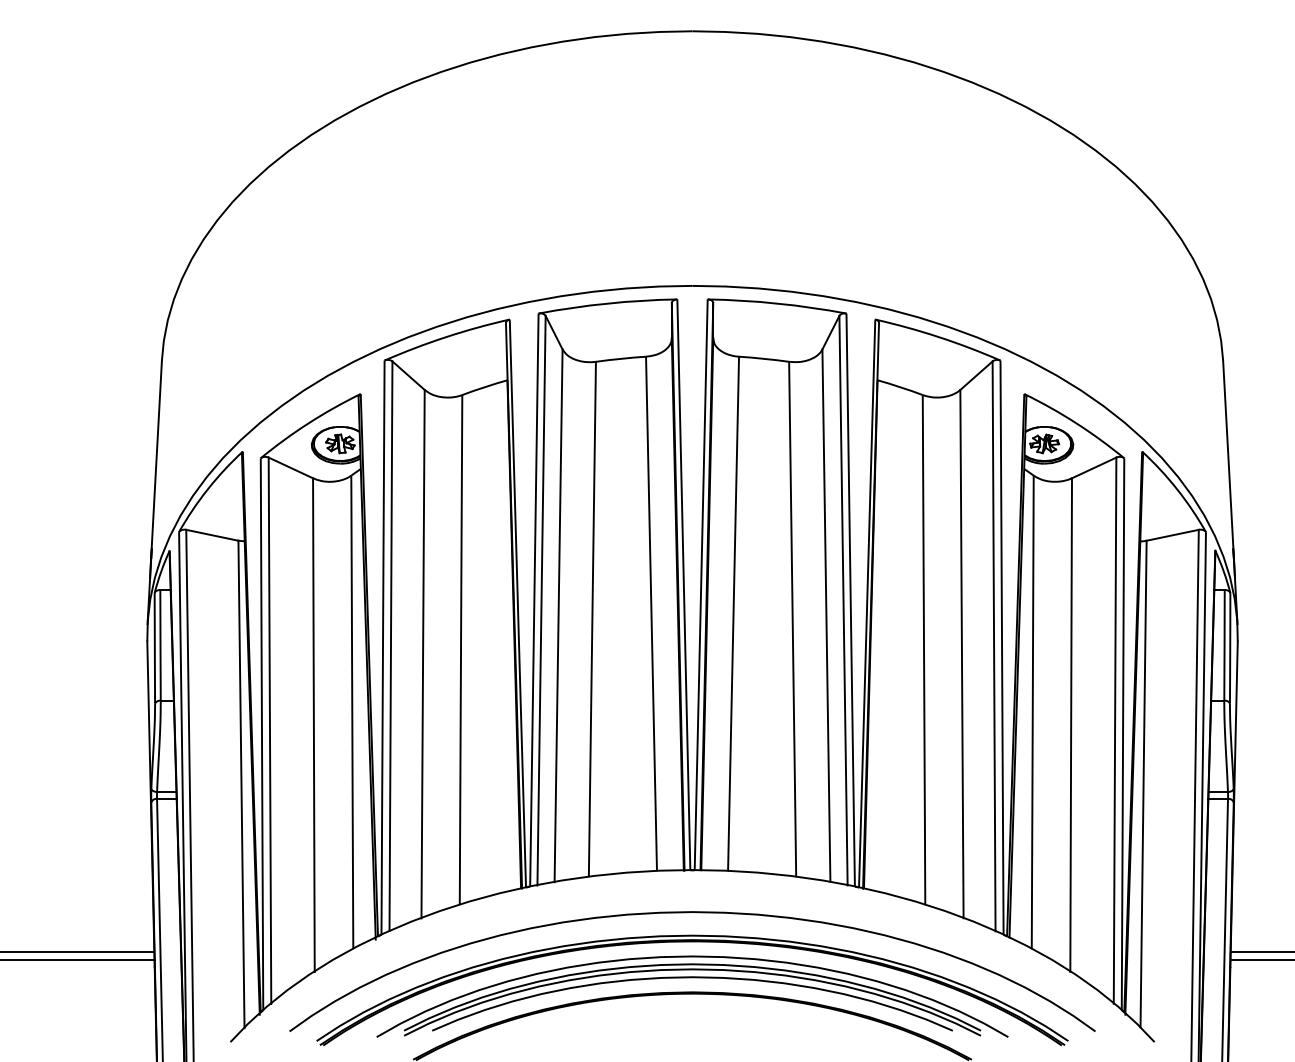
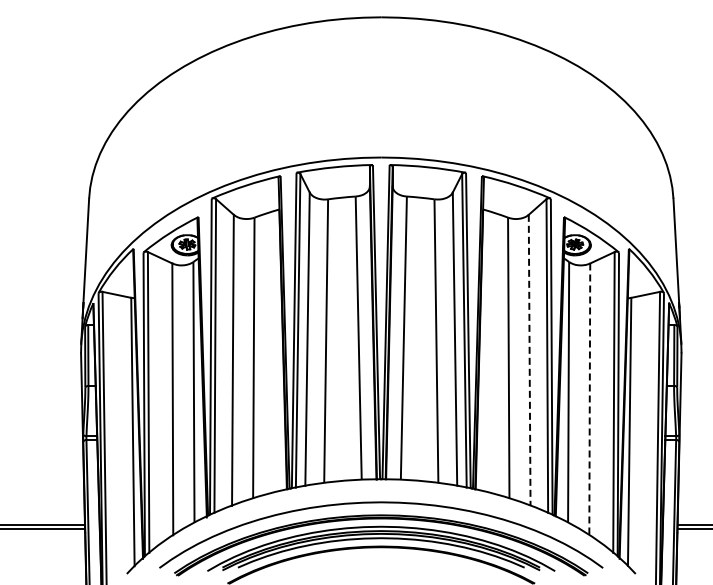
line: (961, 654) -> (529, 360), solid -> dashed
line: (1070, 725) -> (589, 399), solid -> dashed

